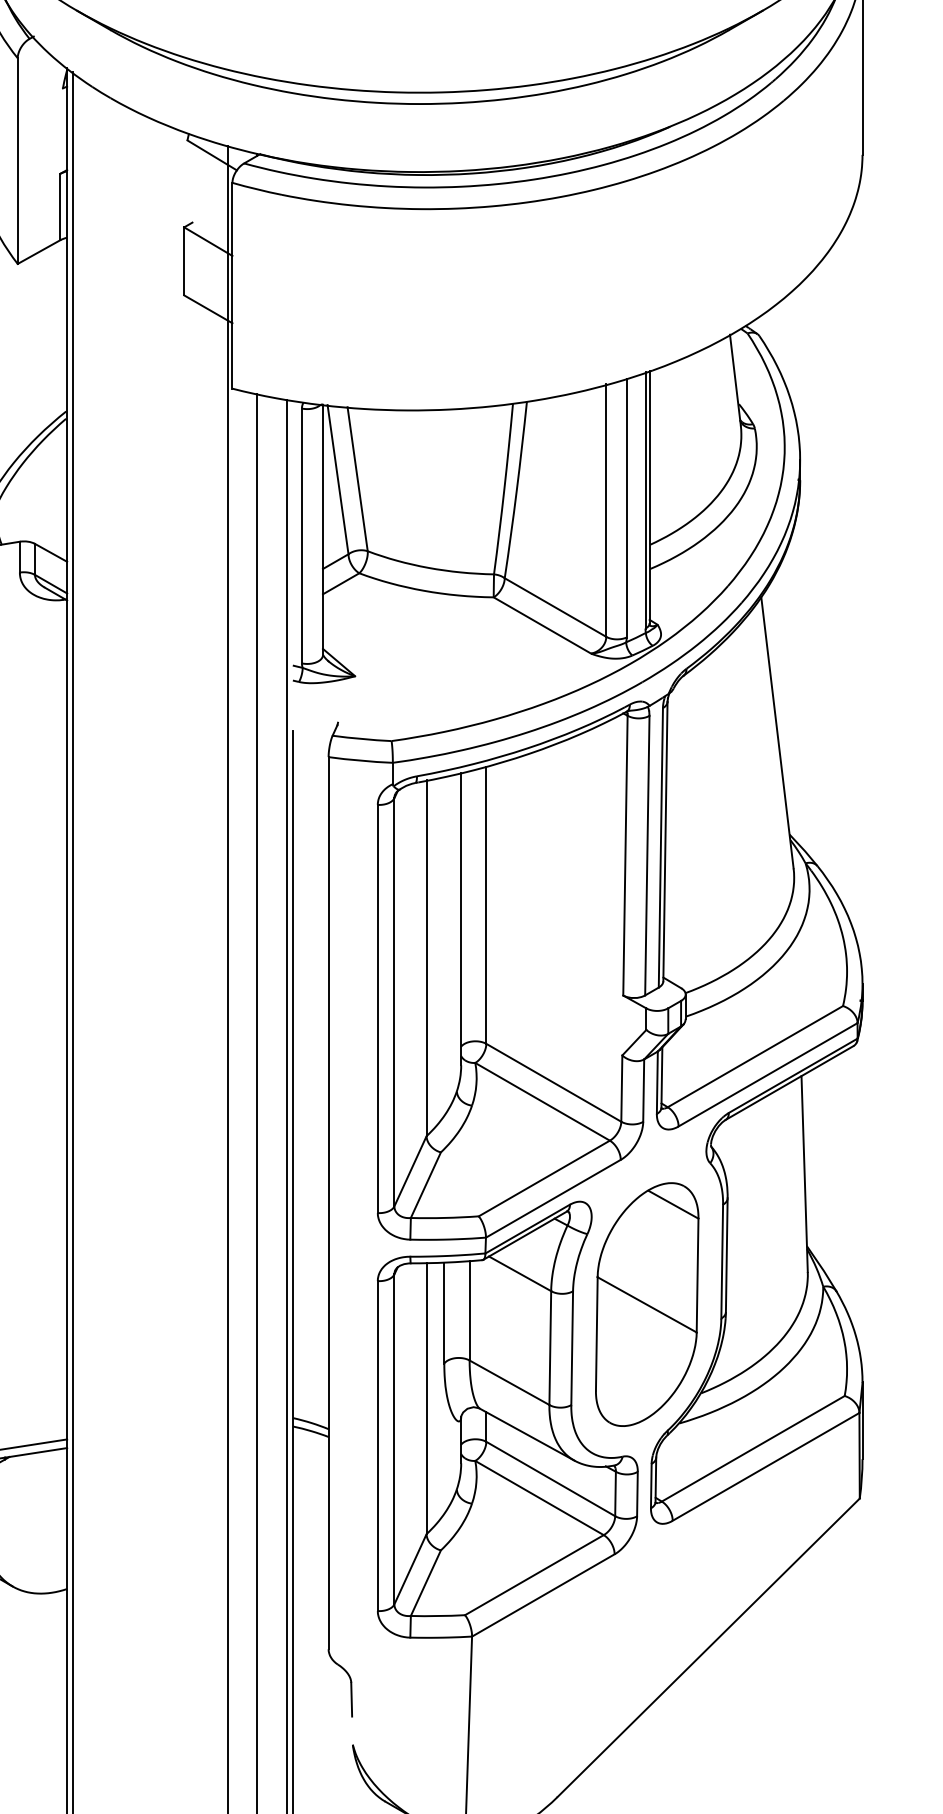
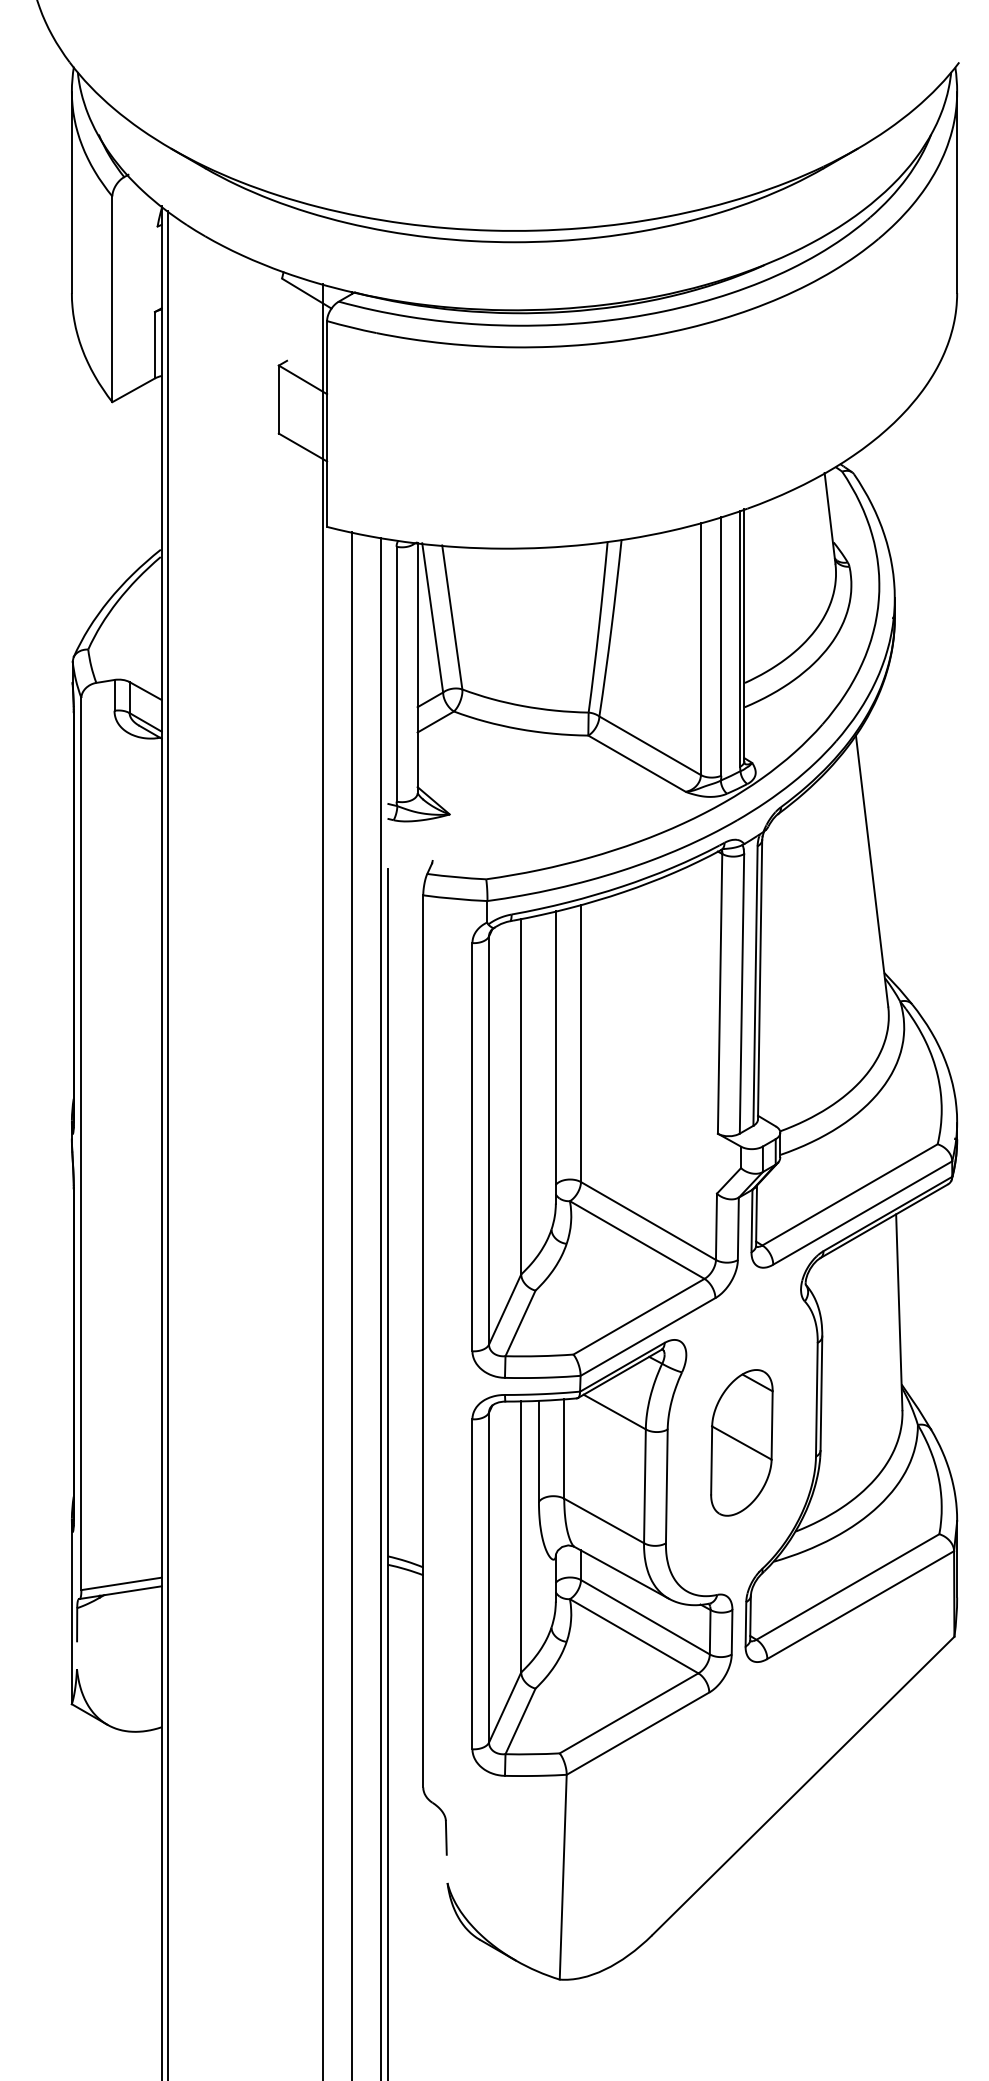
part: (646, 1304) -> (741, 1442), size x0.6

